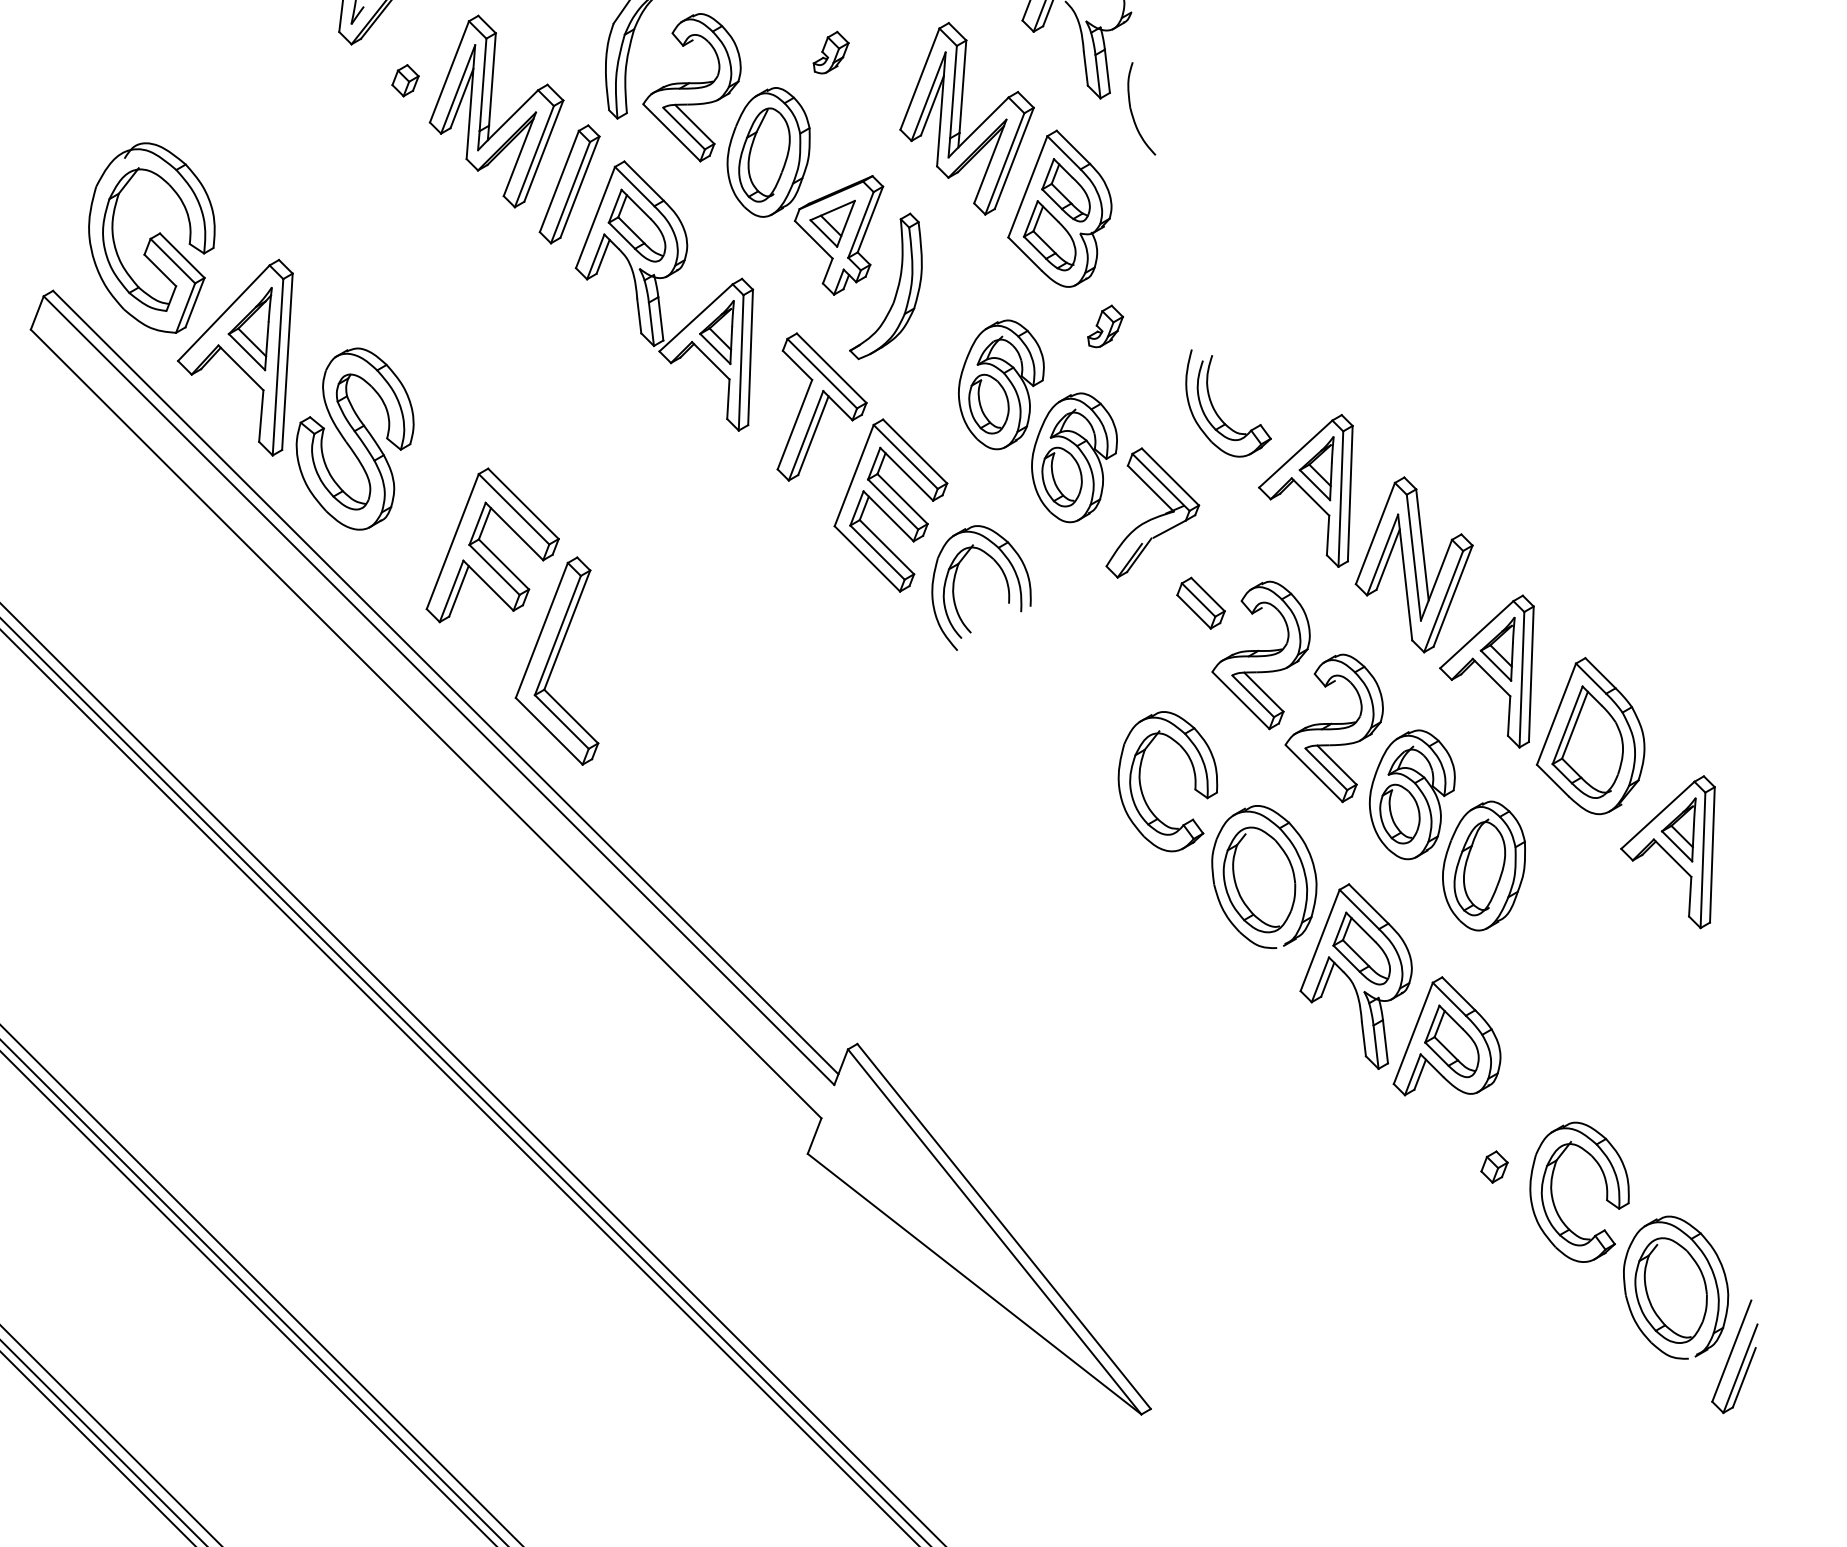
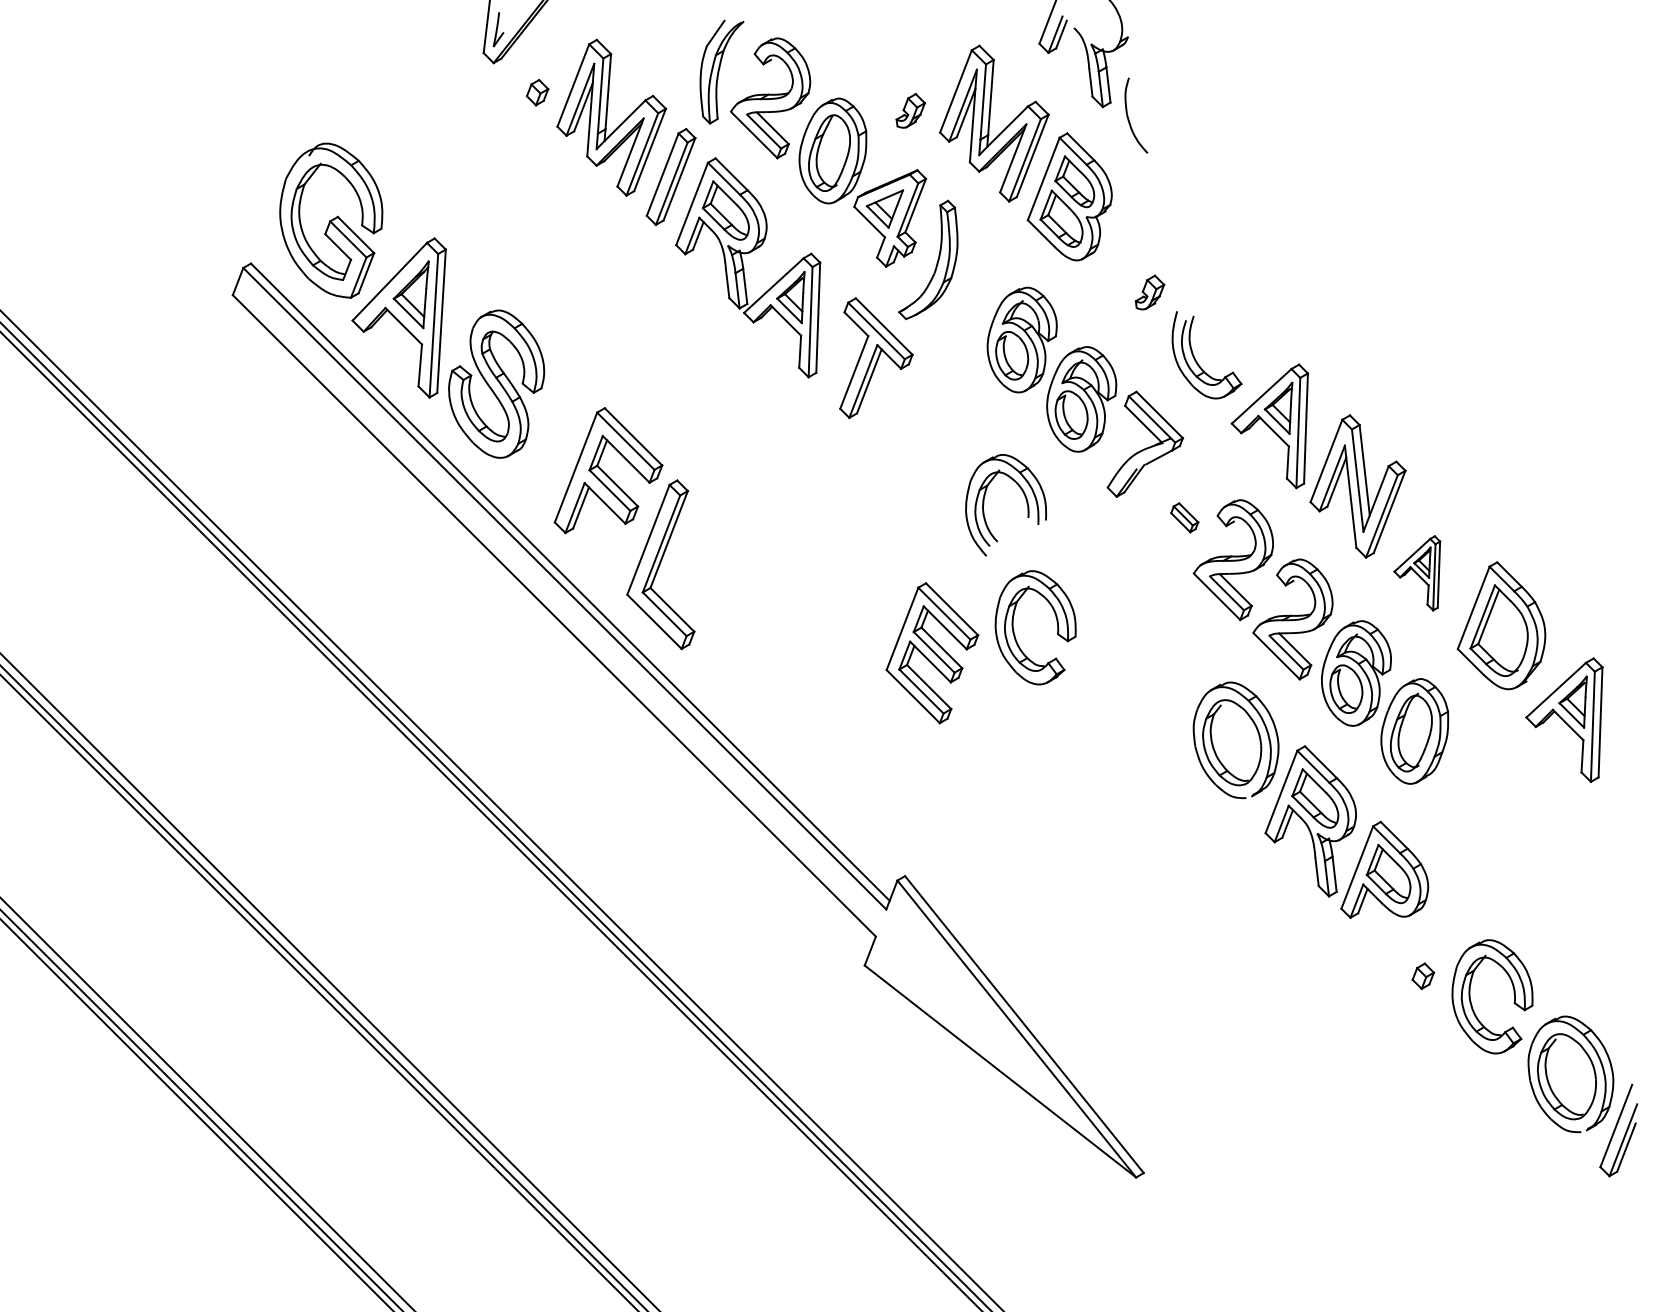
part: (830, 52) -> (910, 110), moved
part: (1104, 326) -> (1149, 292), moved
part: (891, 505) -> (932, 653), moved
part: (1200, 603) -> (1184, 517), size x0.7
part: (1487, 671) -> (1417, 573), size x0.6
part: (1141, 784) -> (1014, 630), moved

